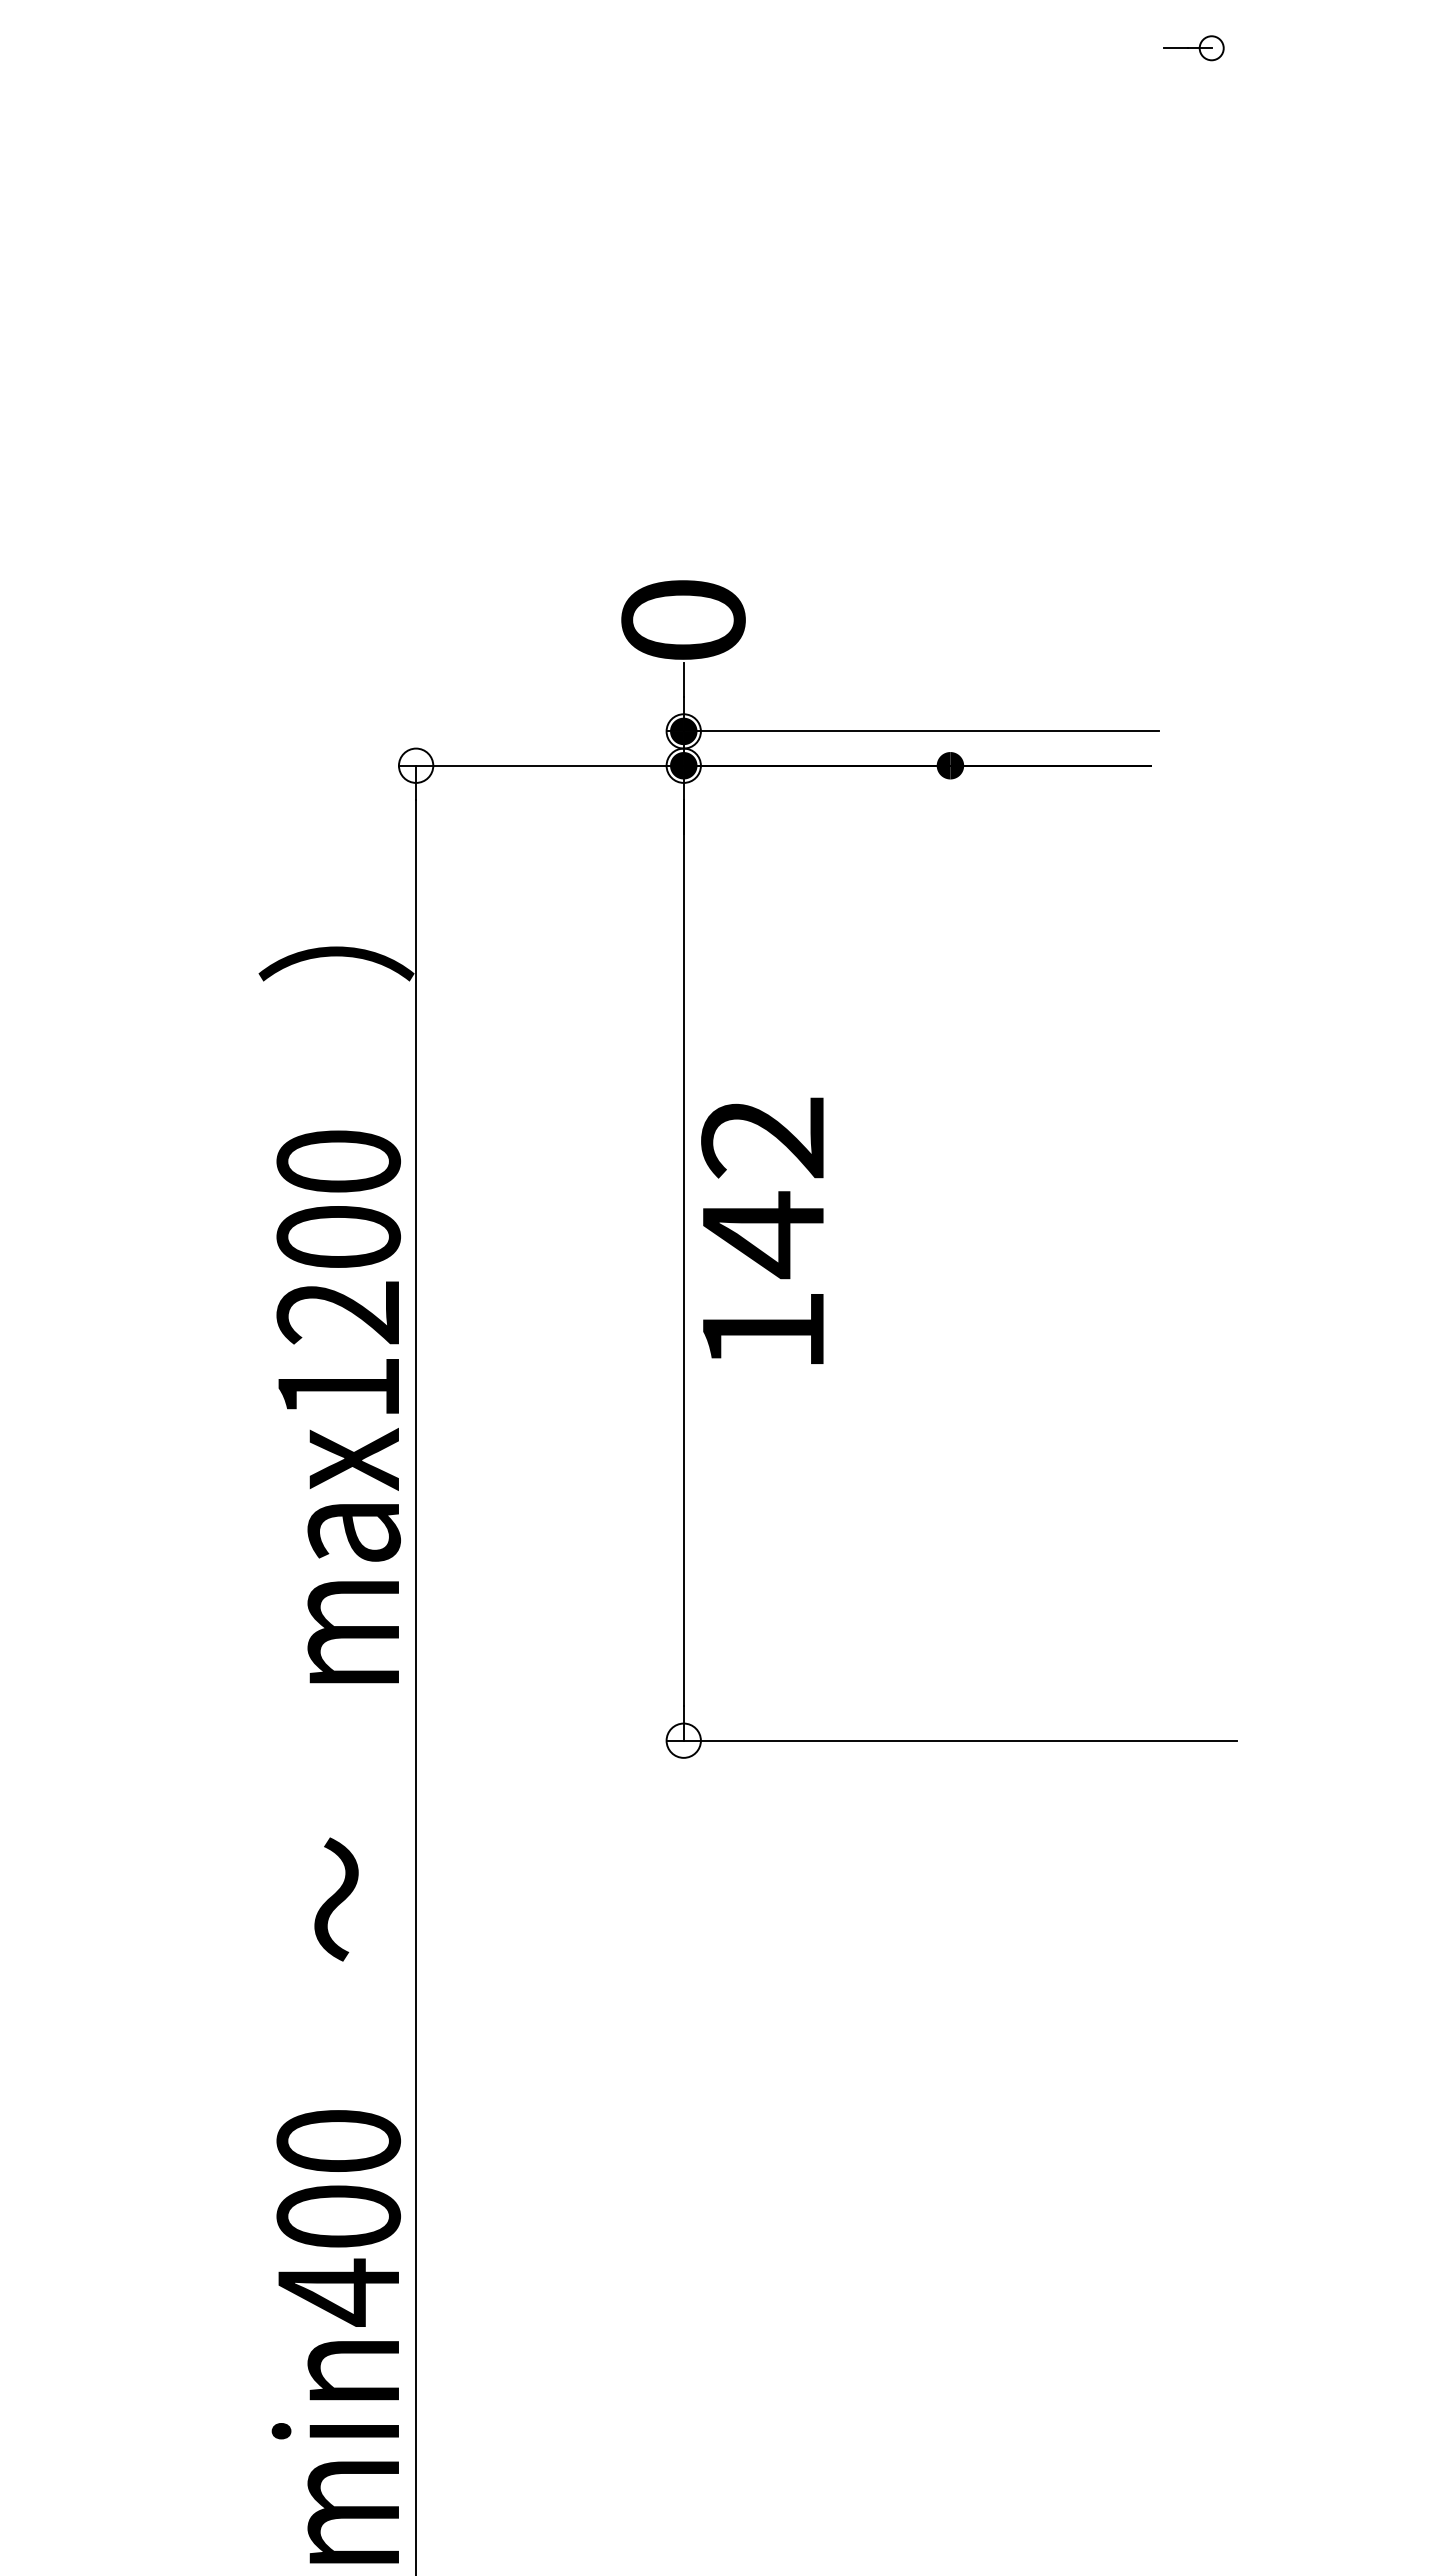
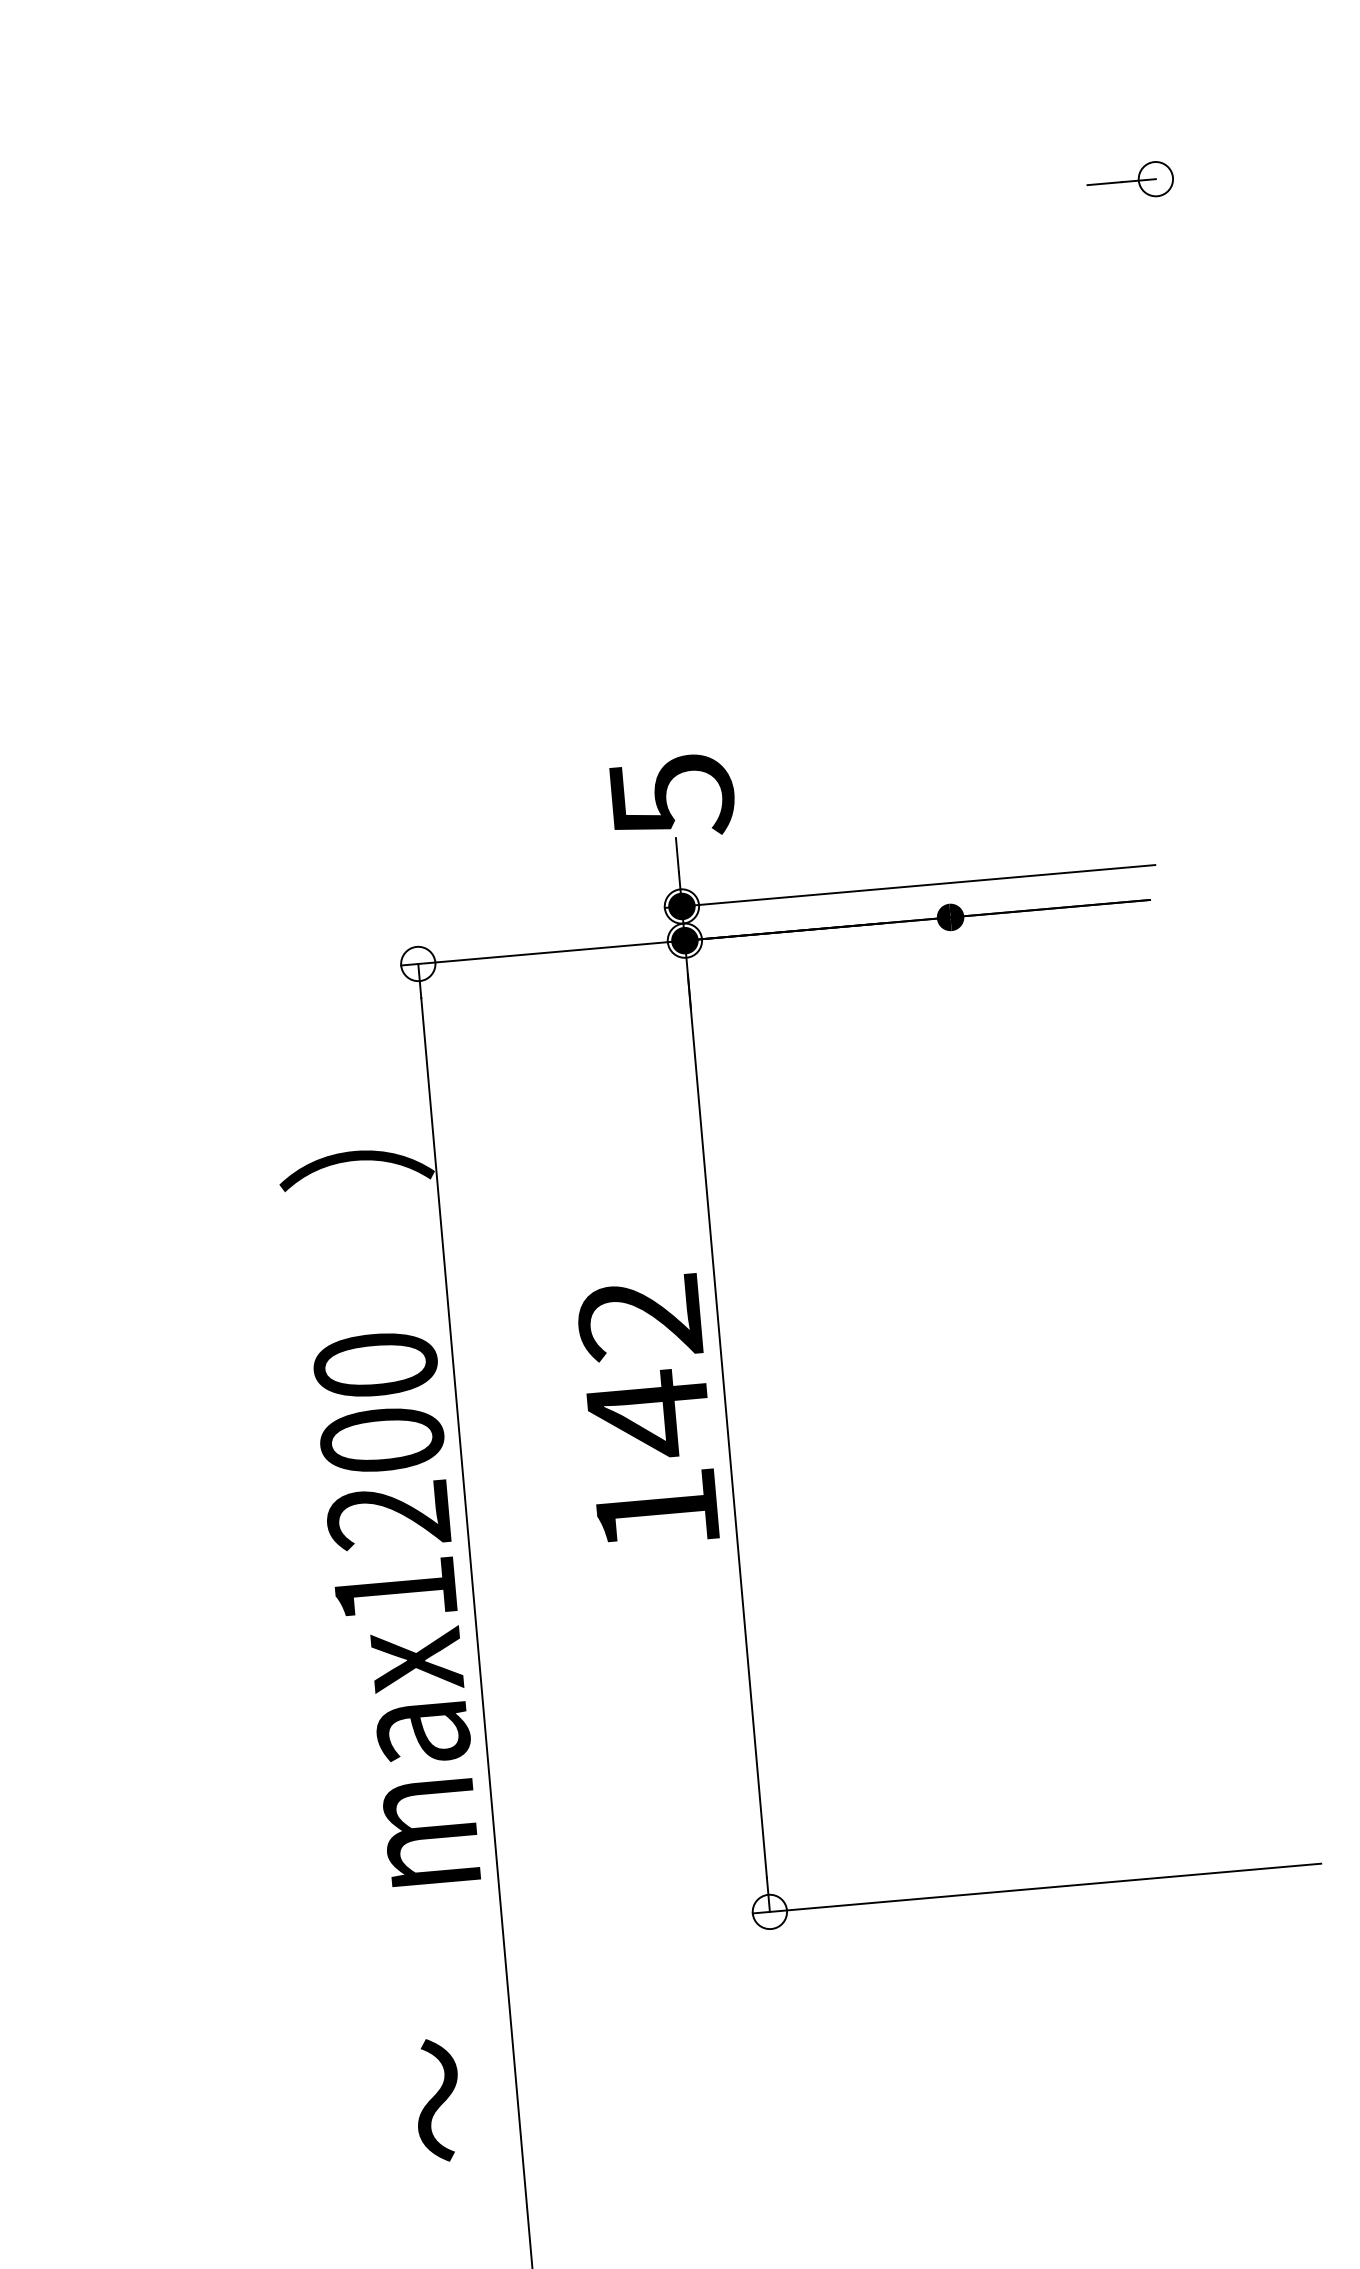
part: (1193, 48) -> (1130, 181), size x1.43
text: (683, 621) -> (672, 796), 0 -> 5
text: (762, 1230) -> (647, 1410), moved

